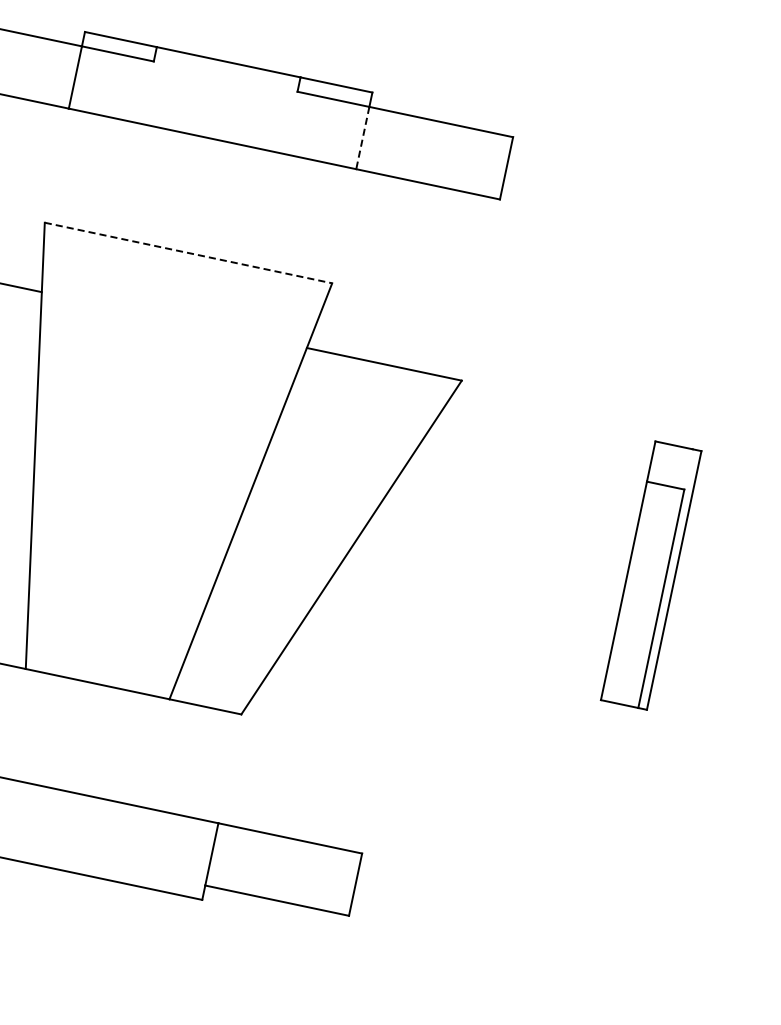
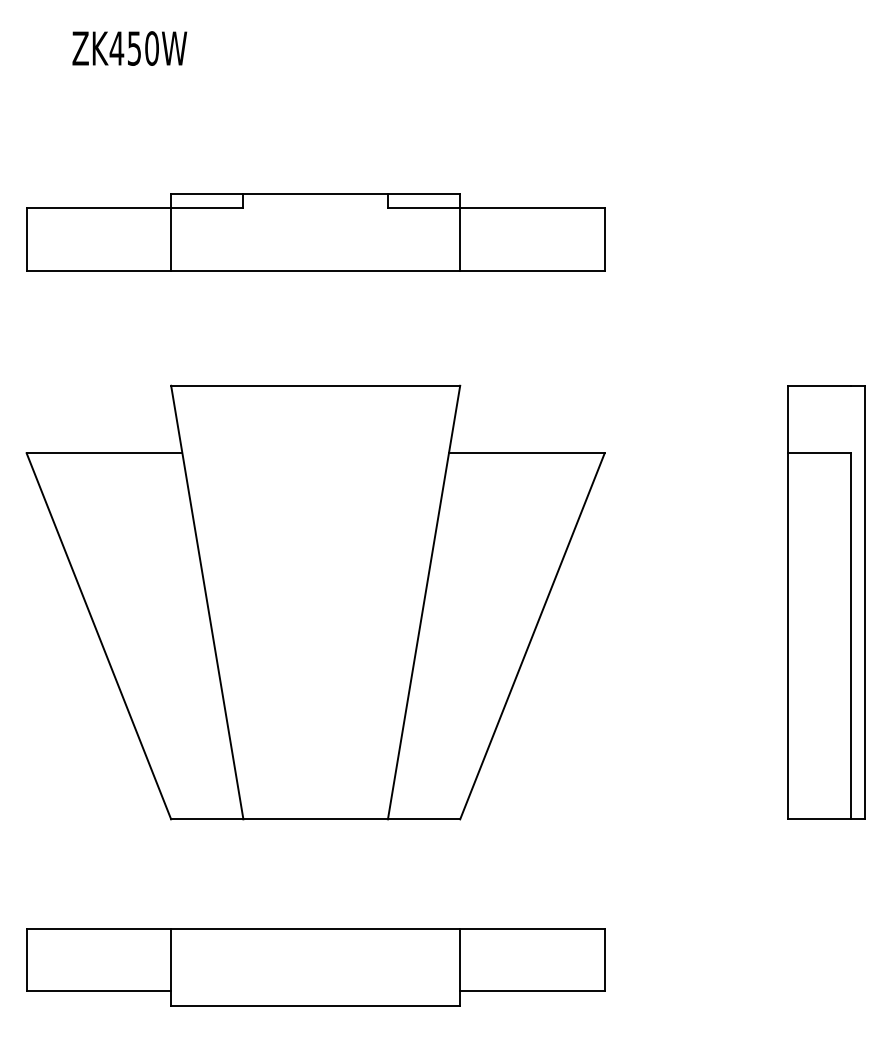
line: (362, 138) -> (460, 240), dashed -> solid
line: (188, 252) -> (315, 385), dashed -> solid
part: (651, 575) -> (826, 602), size x1.67

